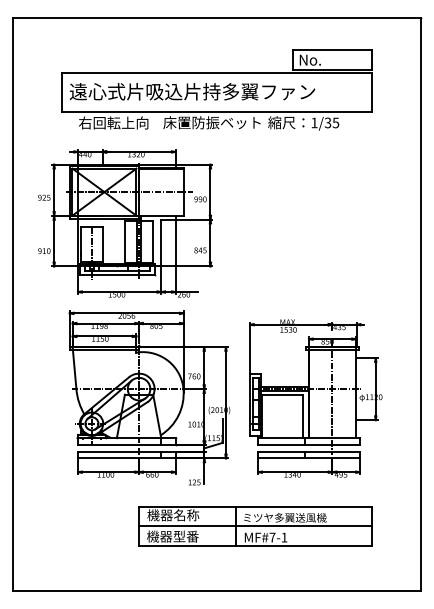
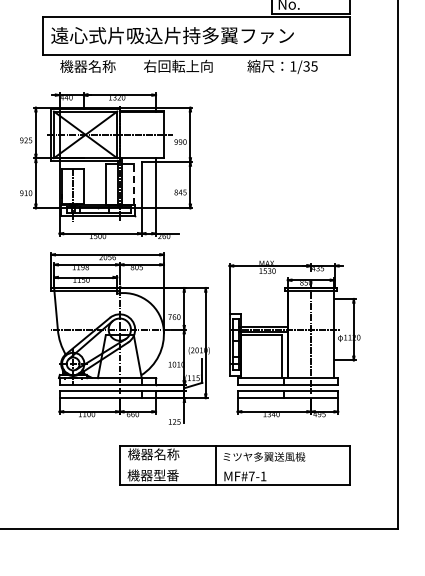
text: (113, 122) -> (94, 66), 右回転上向 -> 機器名称
text: (211, 122) -> (191, 66), 床置防振ベット -> 右回転上向
line: (153, 242) -> (134, 184), solid -> dashed
line: (255, 526) -> (234, 465), removed

